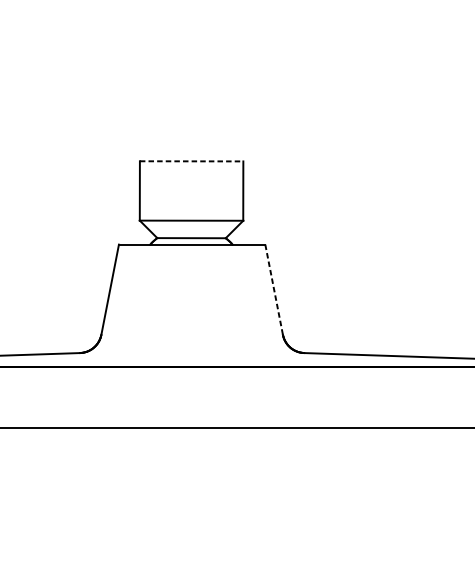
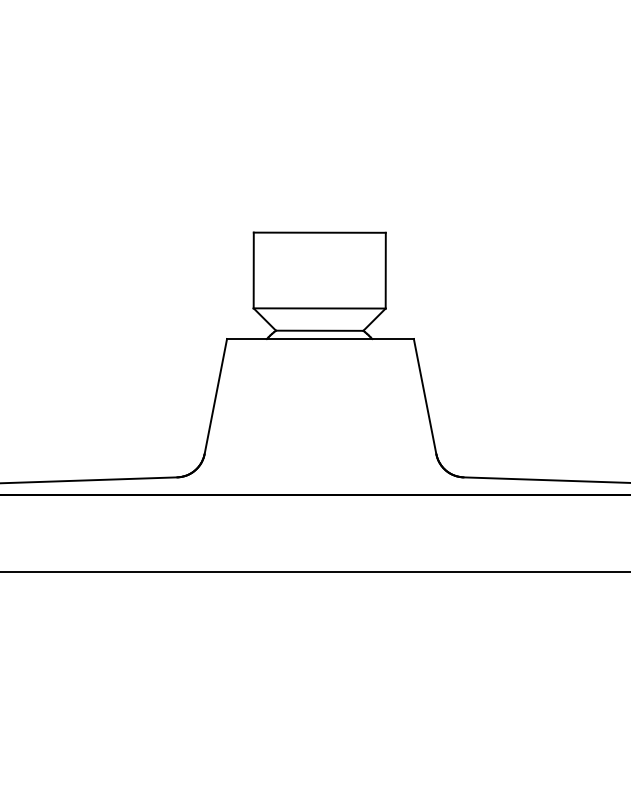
line: (192, 161) -> (320, 232), dashed -> solid
line: (274, 289) -> (425, 396), dashed -> solid

